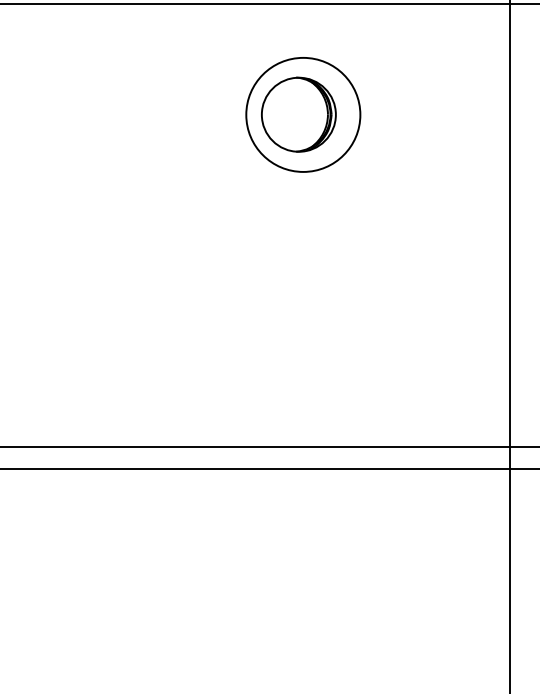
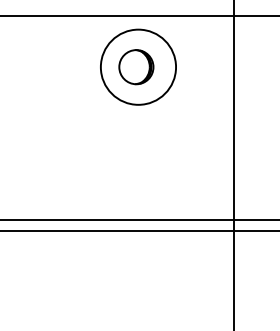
circle: (303, 113) -> (138, 66), size x1.43

